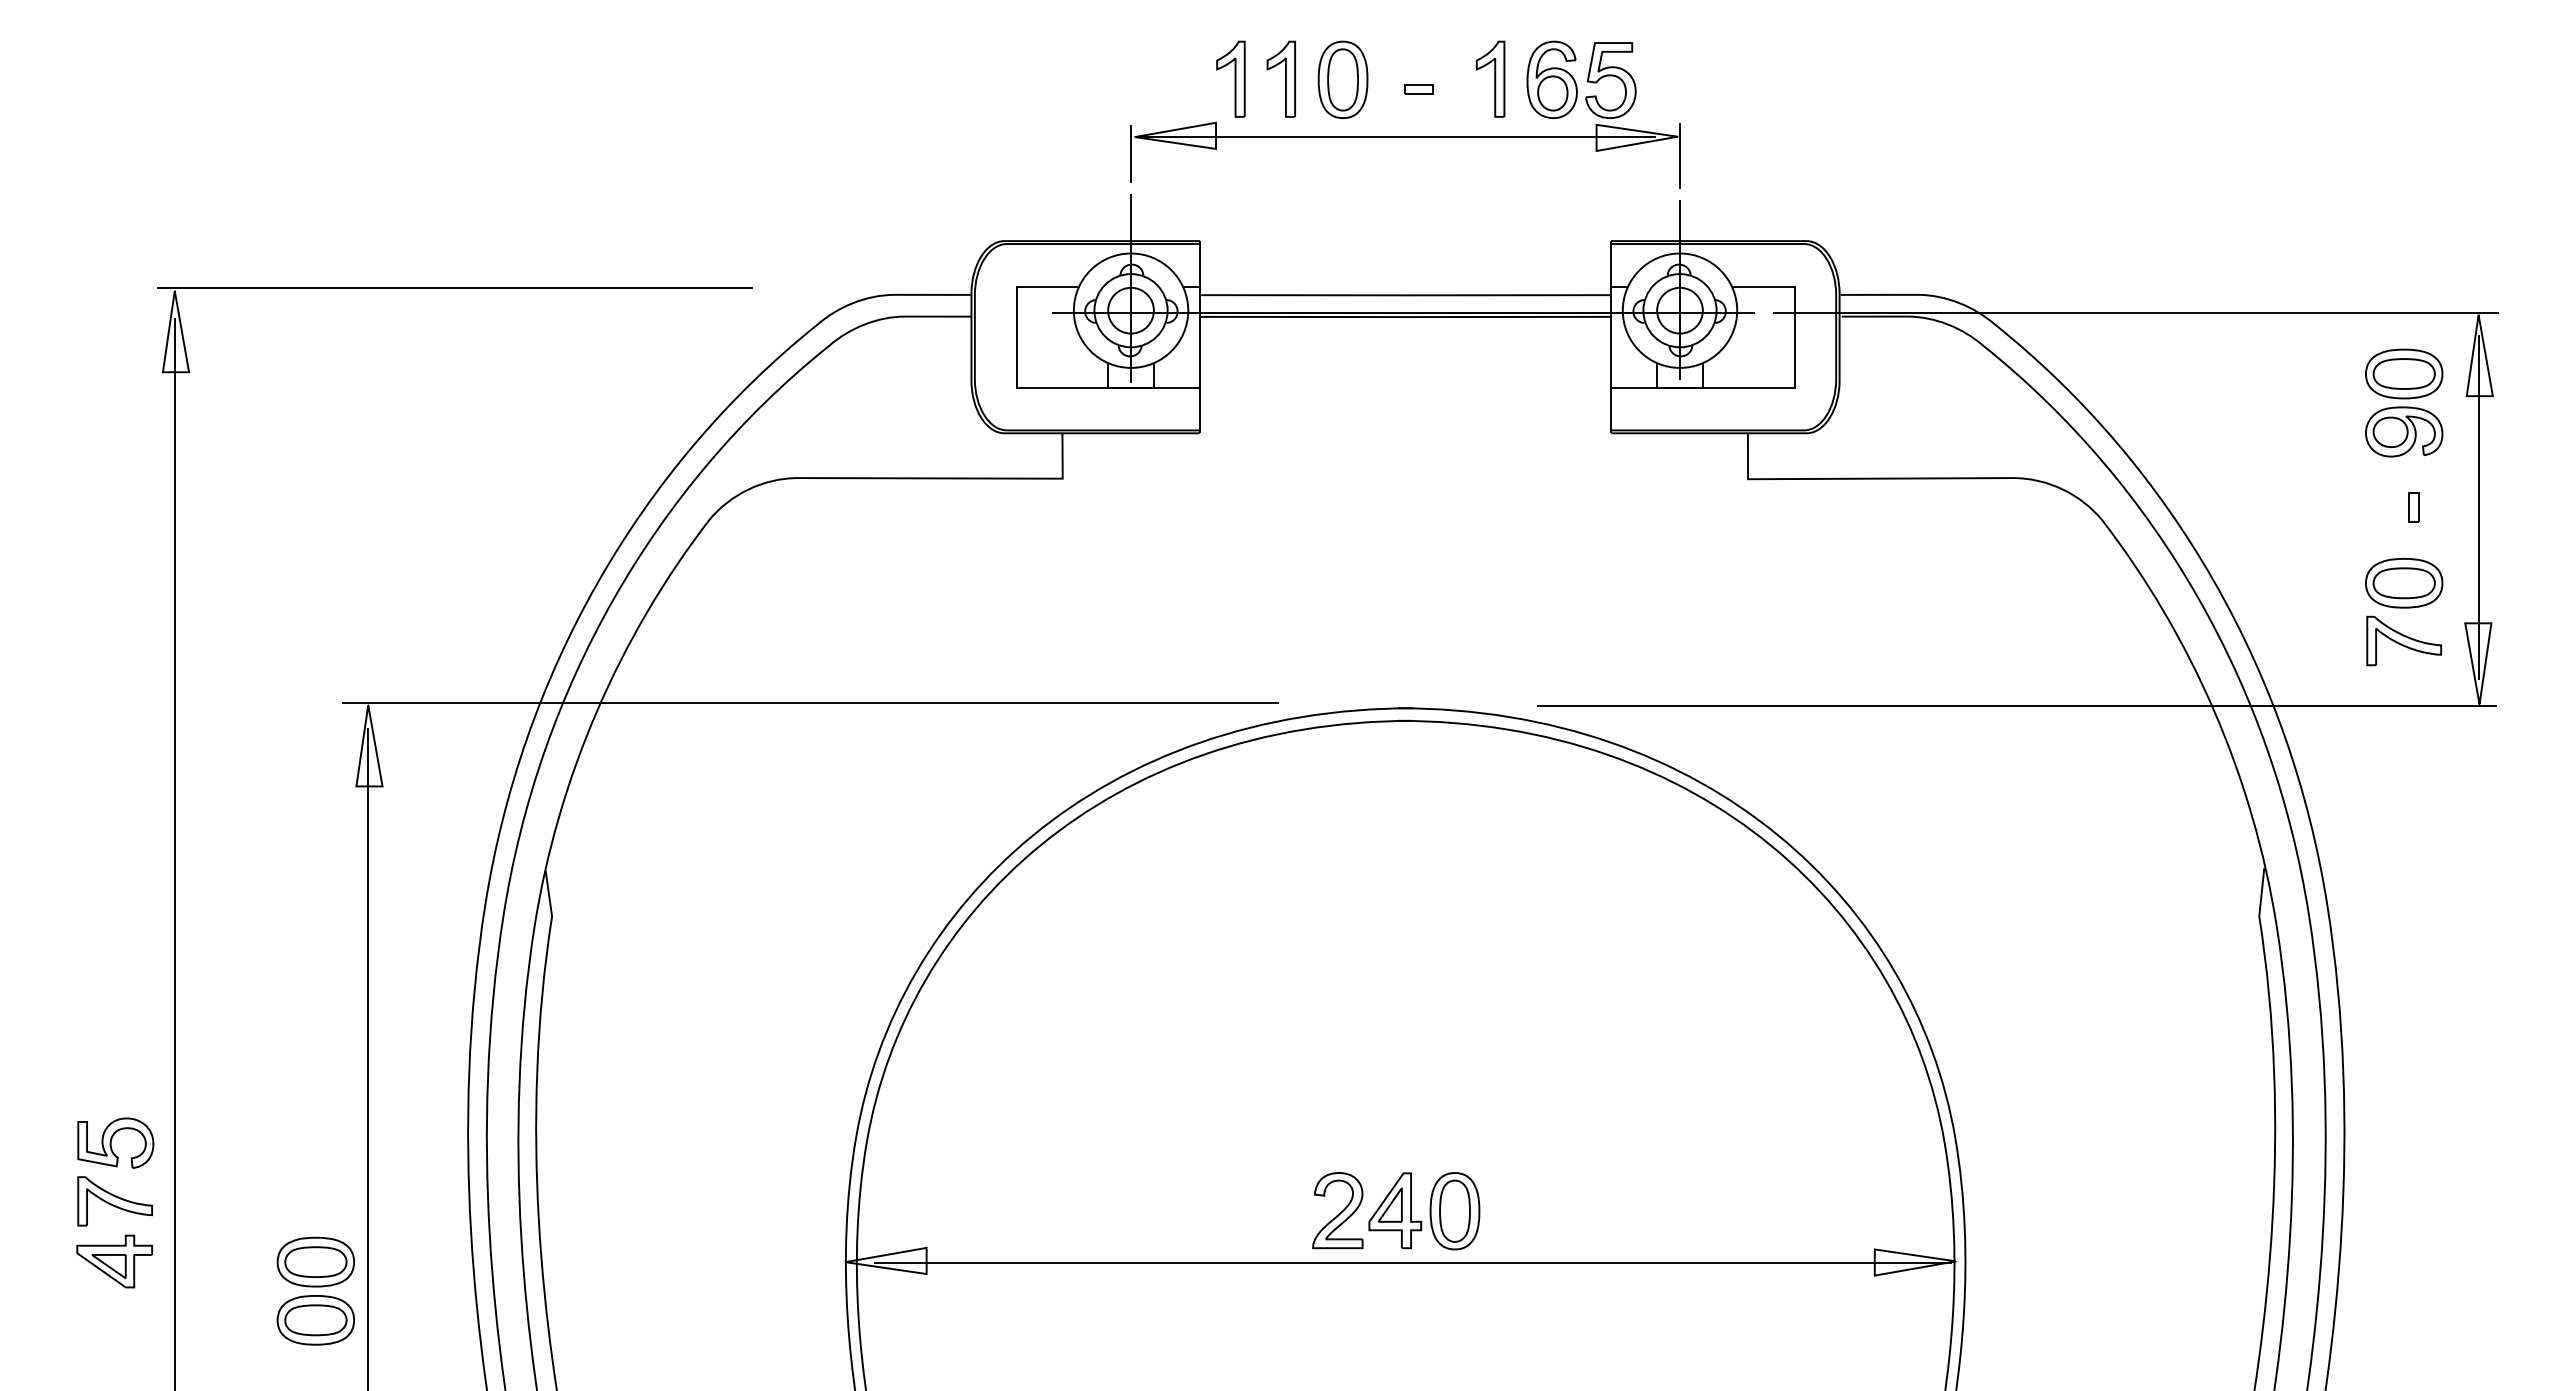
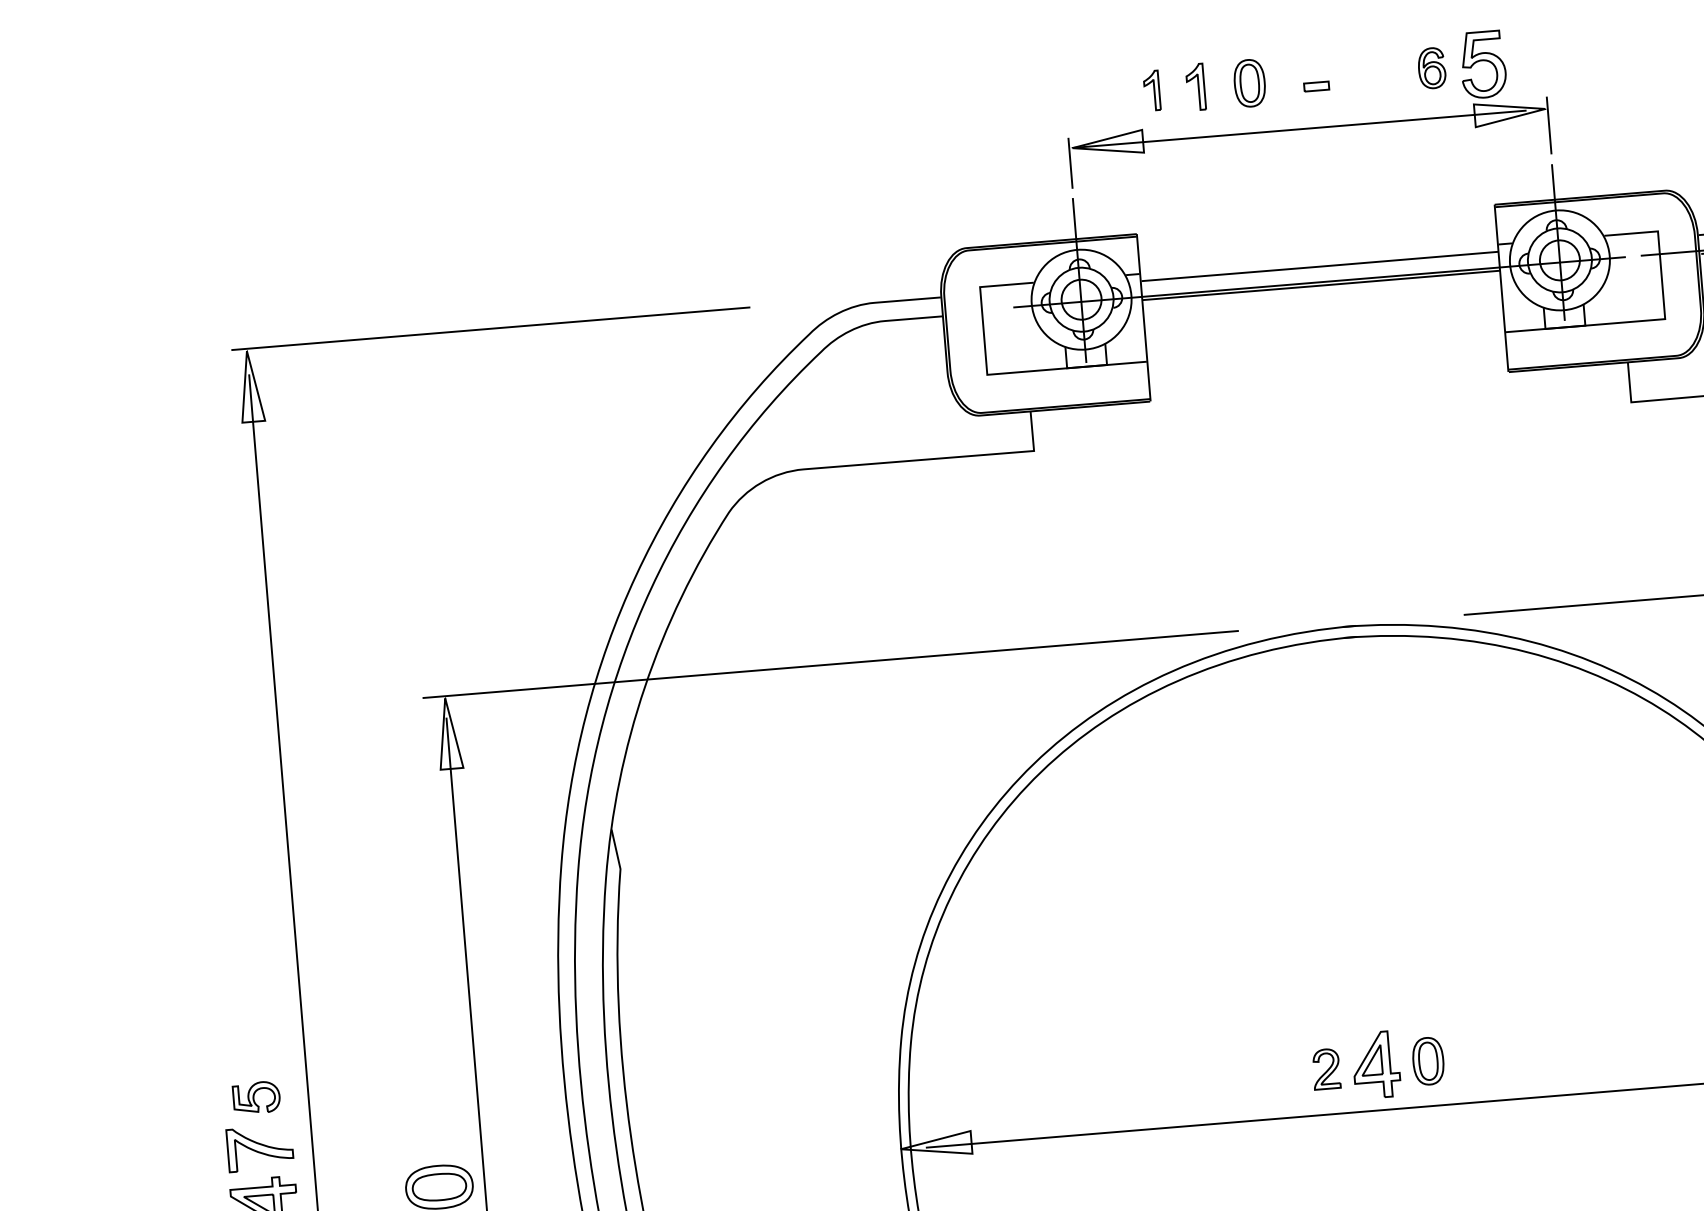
part: (1230, 78) -> (1151, 90), size x0.6
part: (1280, 78) -> (1195, 86), size x0.7
part: (1490, 78) -> (1378, 71), removed
part: (1342, 79) -> (1249, 83), size x0.7
part: (1551, 79) -> (1431, 68), size x0.6
part: (115, 1142) -> (256, 1097), size x0.7
part: (1337, 1210) -> (1325, 1068), size x0.6
part: (1454, 1211) -> (1427, 1061), size x0.7

